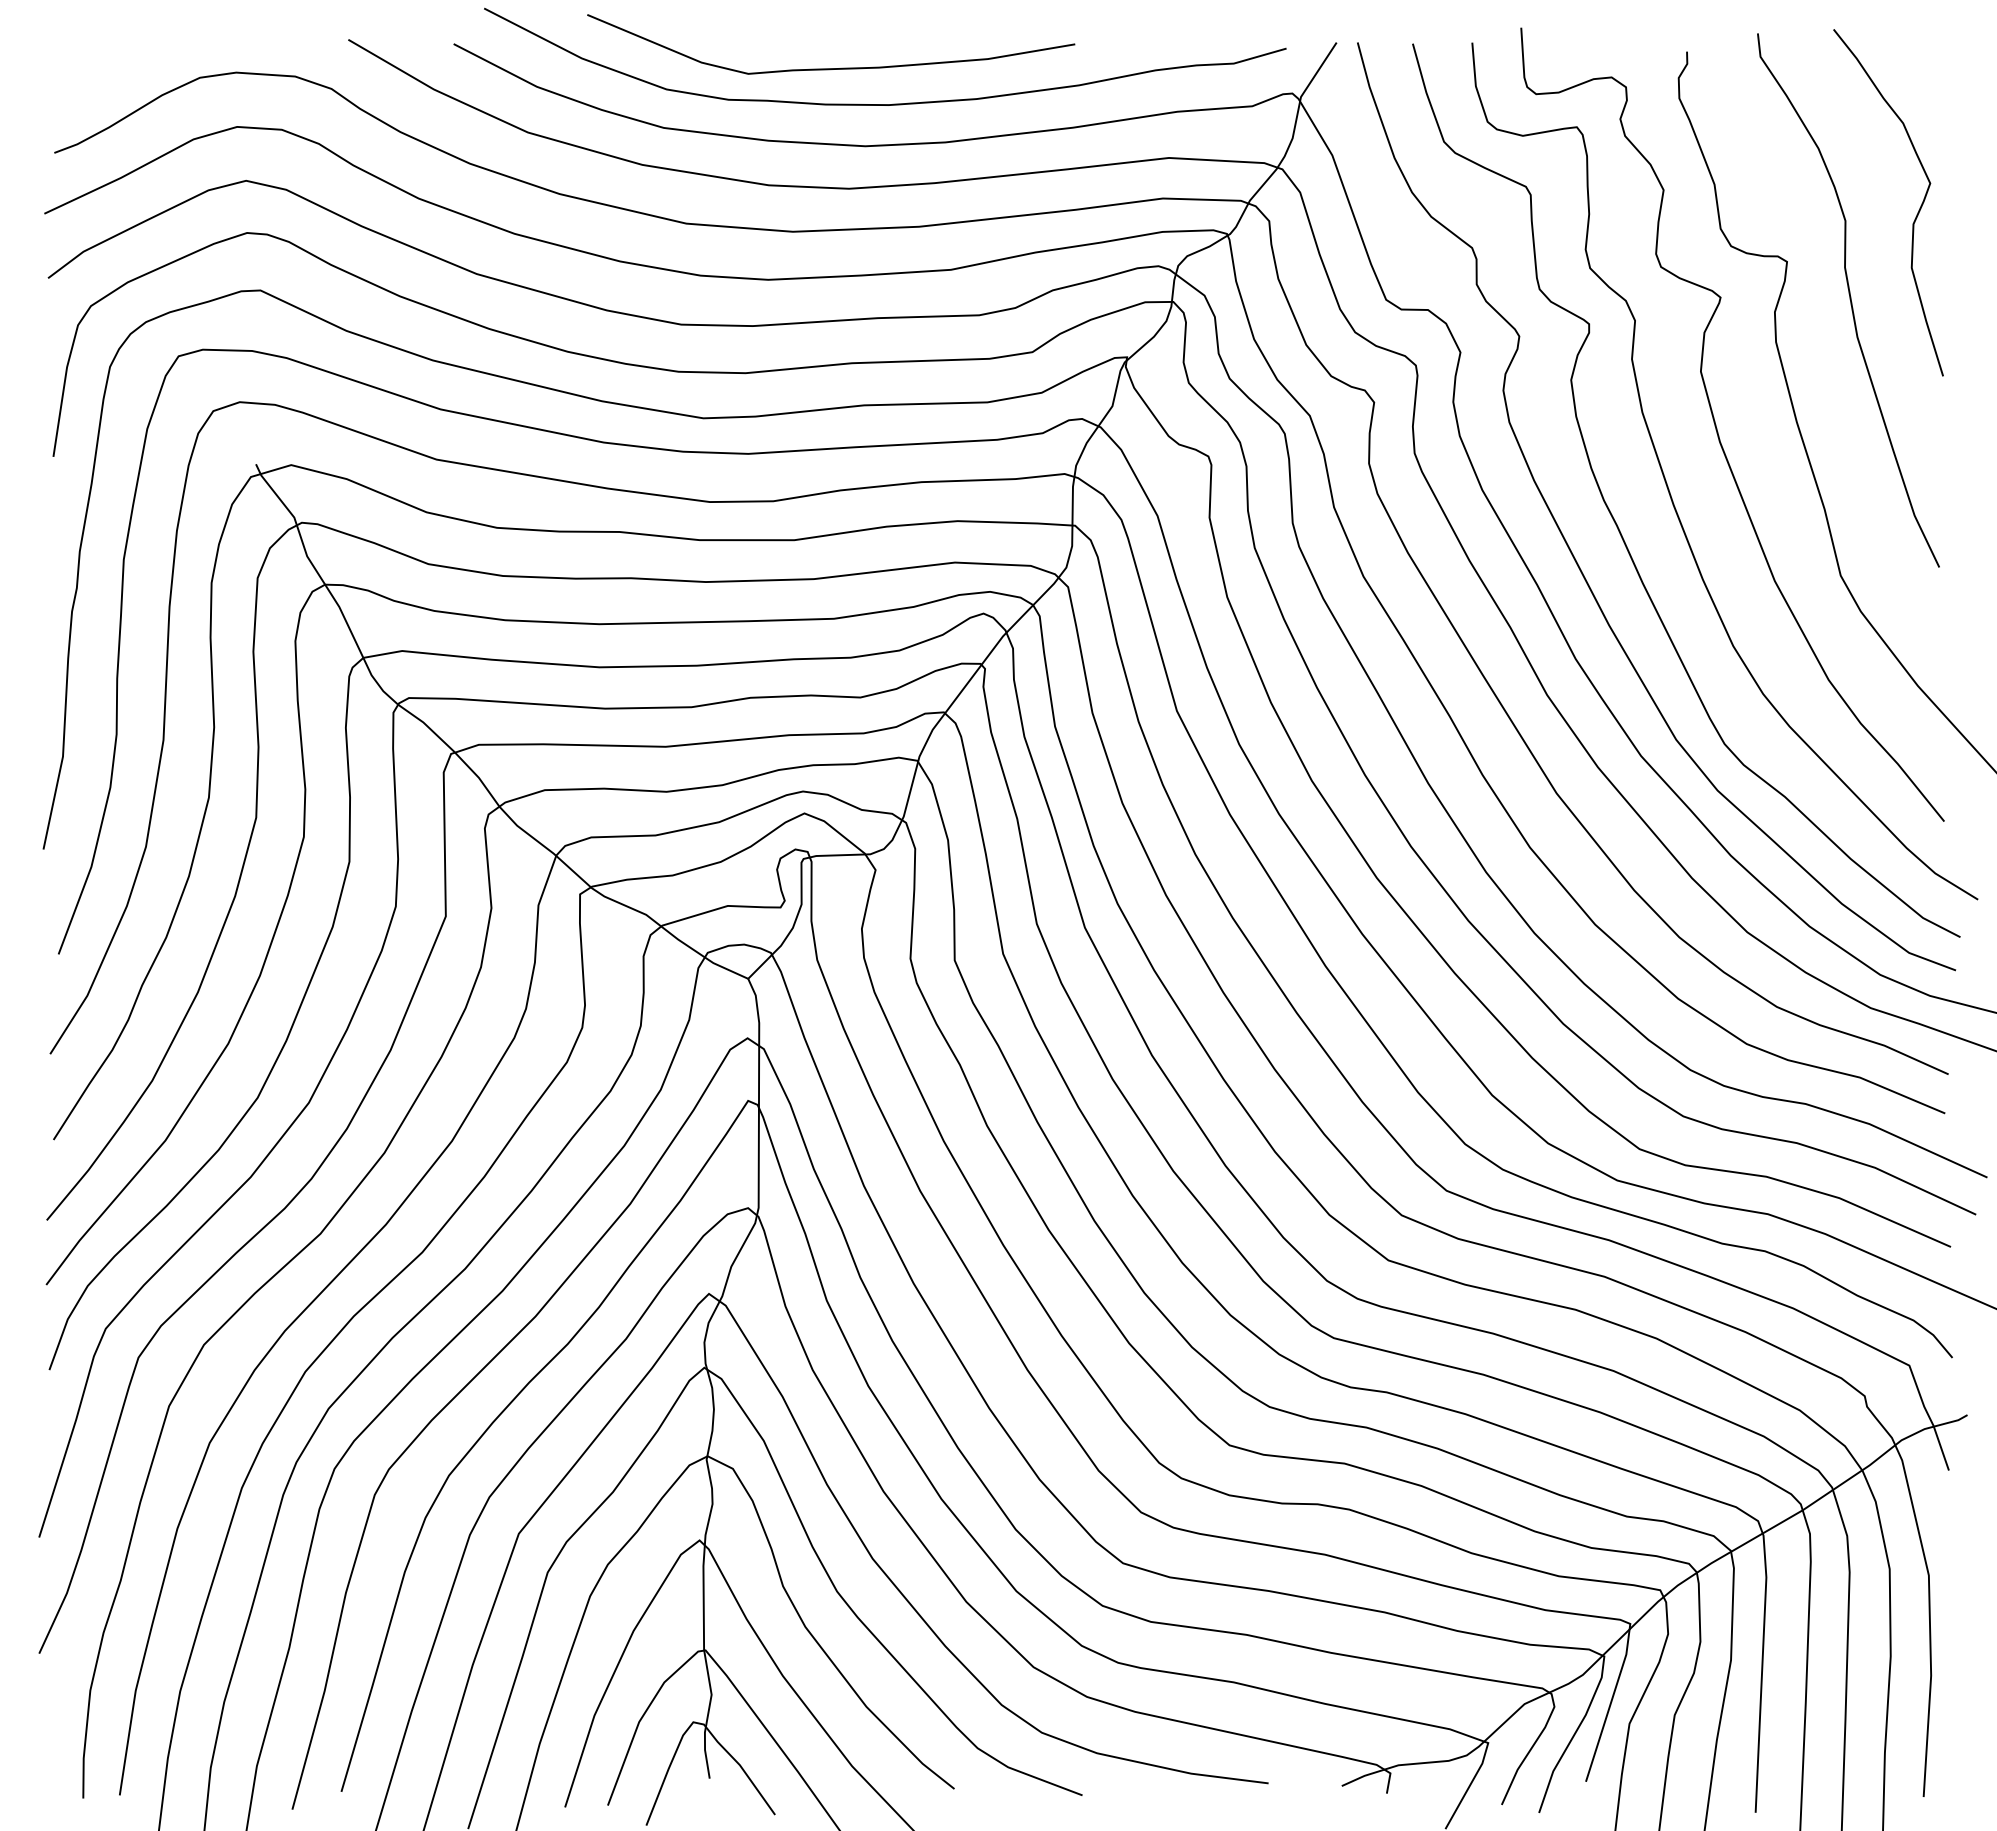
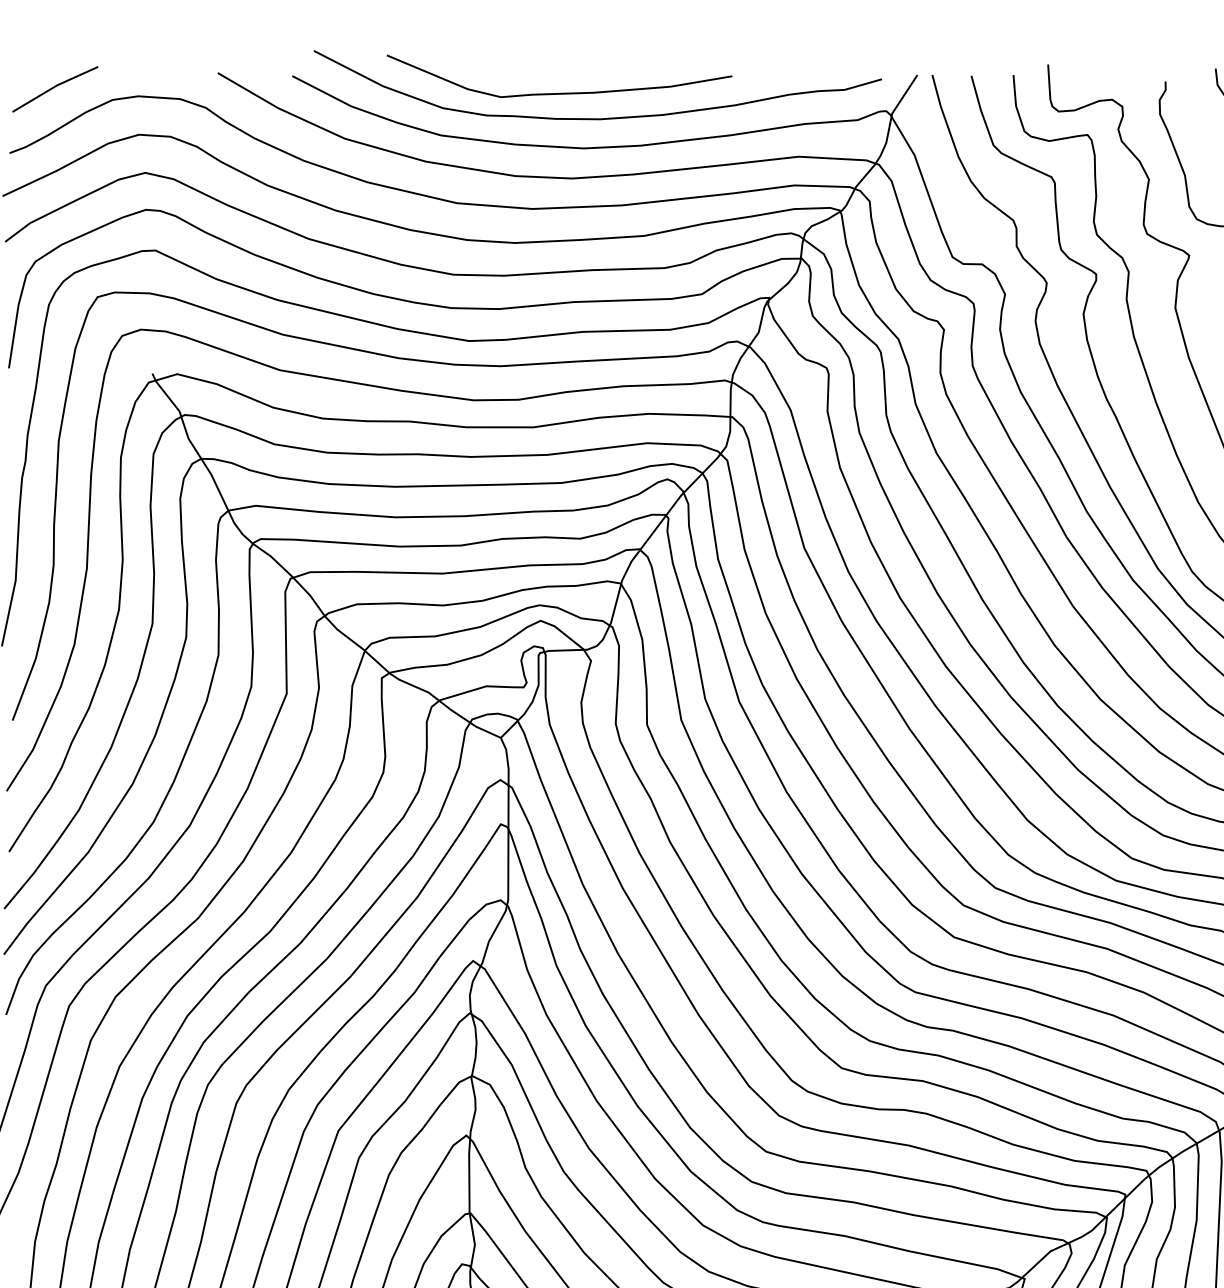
line: (118, 60) -> (55, 87), added

